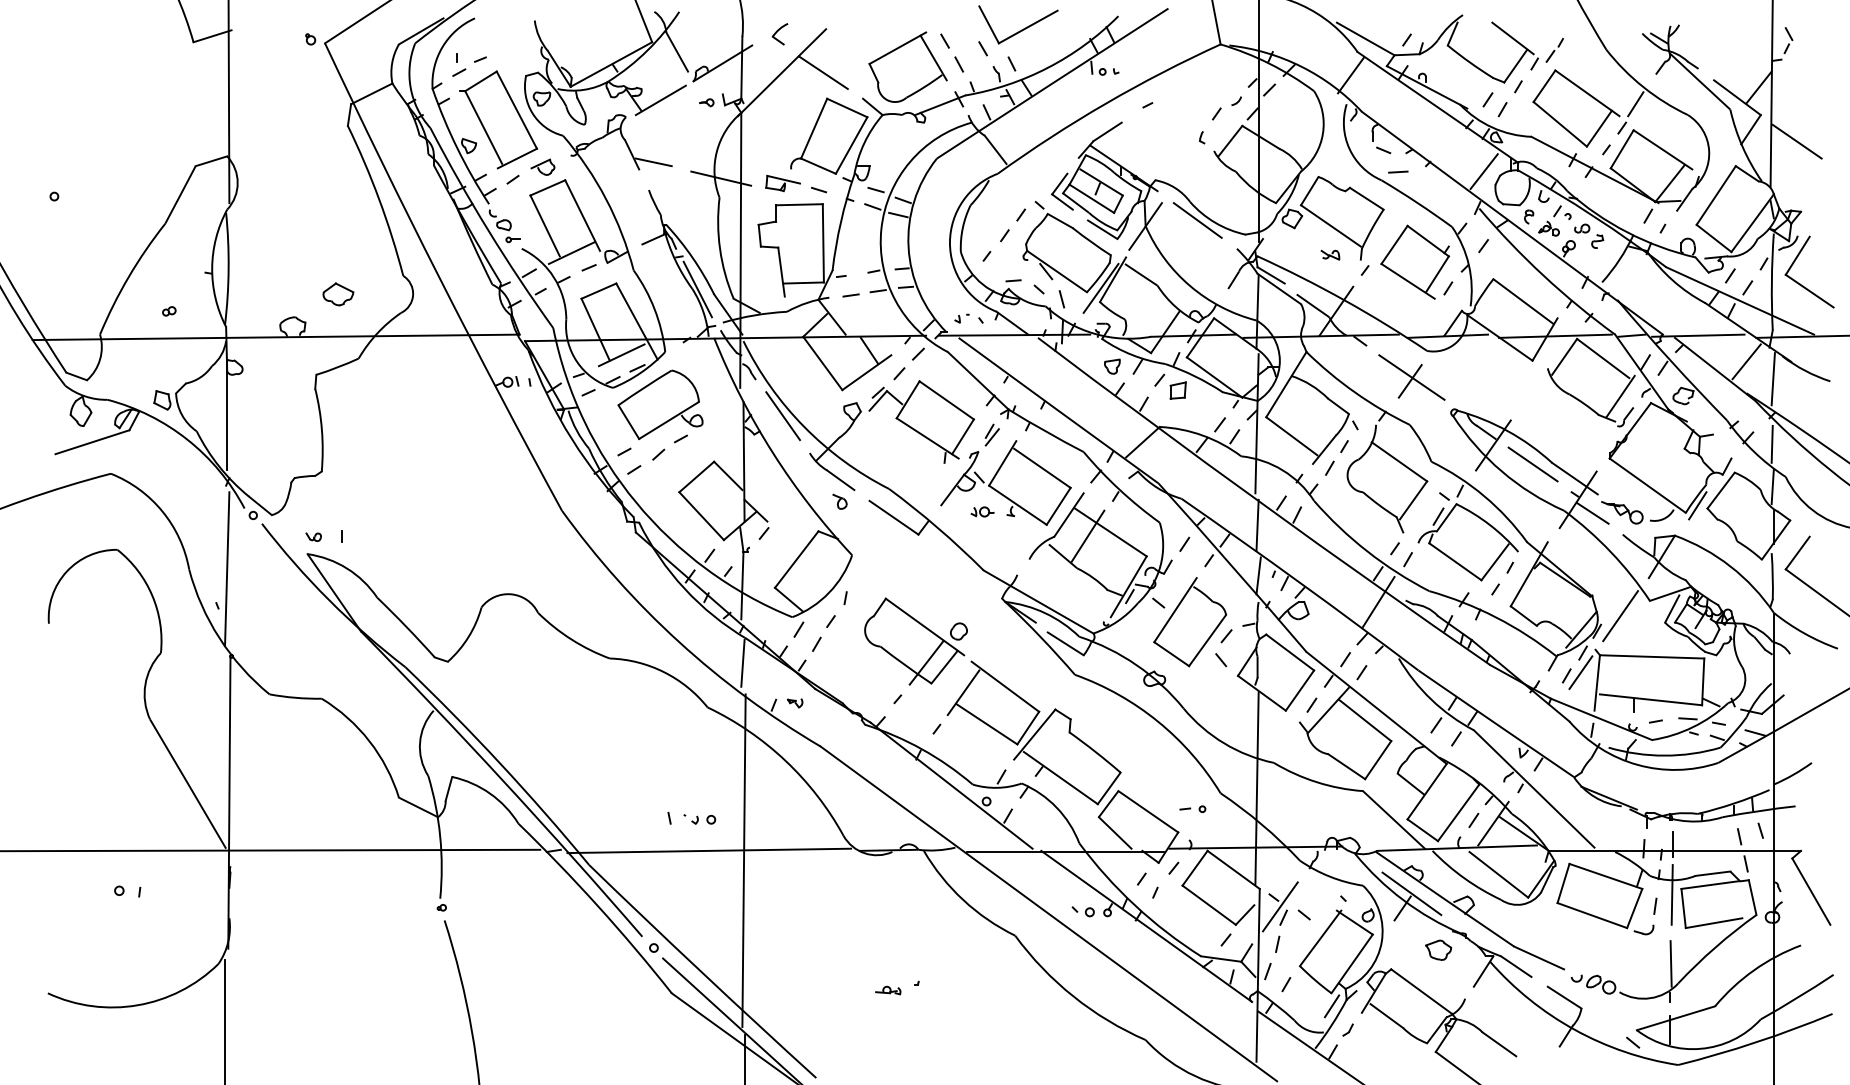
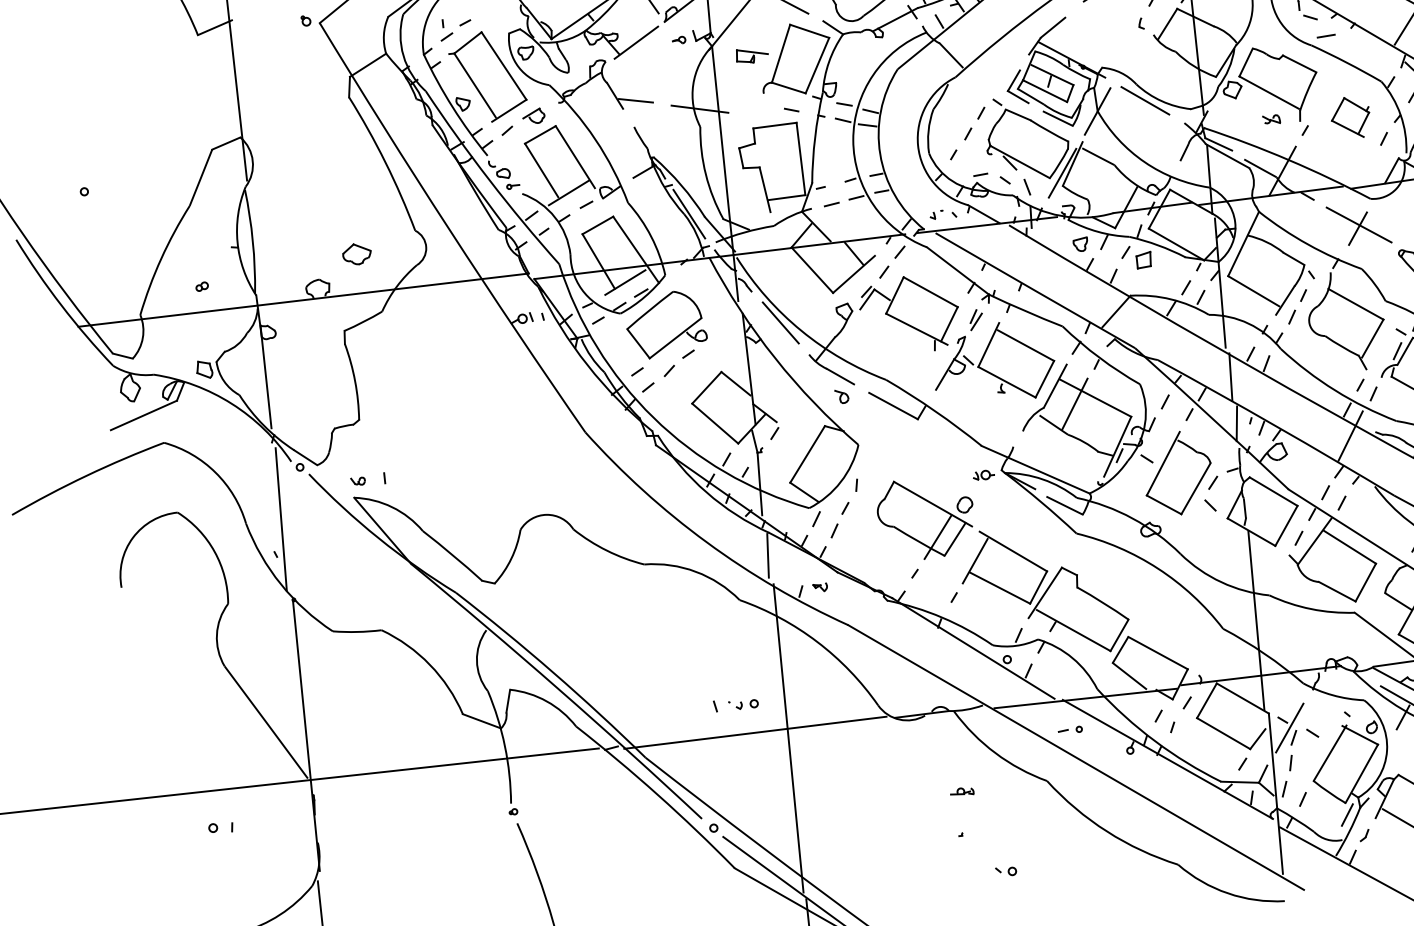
part: (782, 183) -> (751, 55), moved
part: (1414, 261) -> (1350, 117), size x0.6
part: (982, 511) -> (983, 474), moved
part: (1192, 808) -> (1069, 729), moved
part: (1082, 911) -> (1005, 871), moved
part: (888, 990) -> (962, 791), moved

